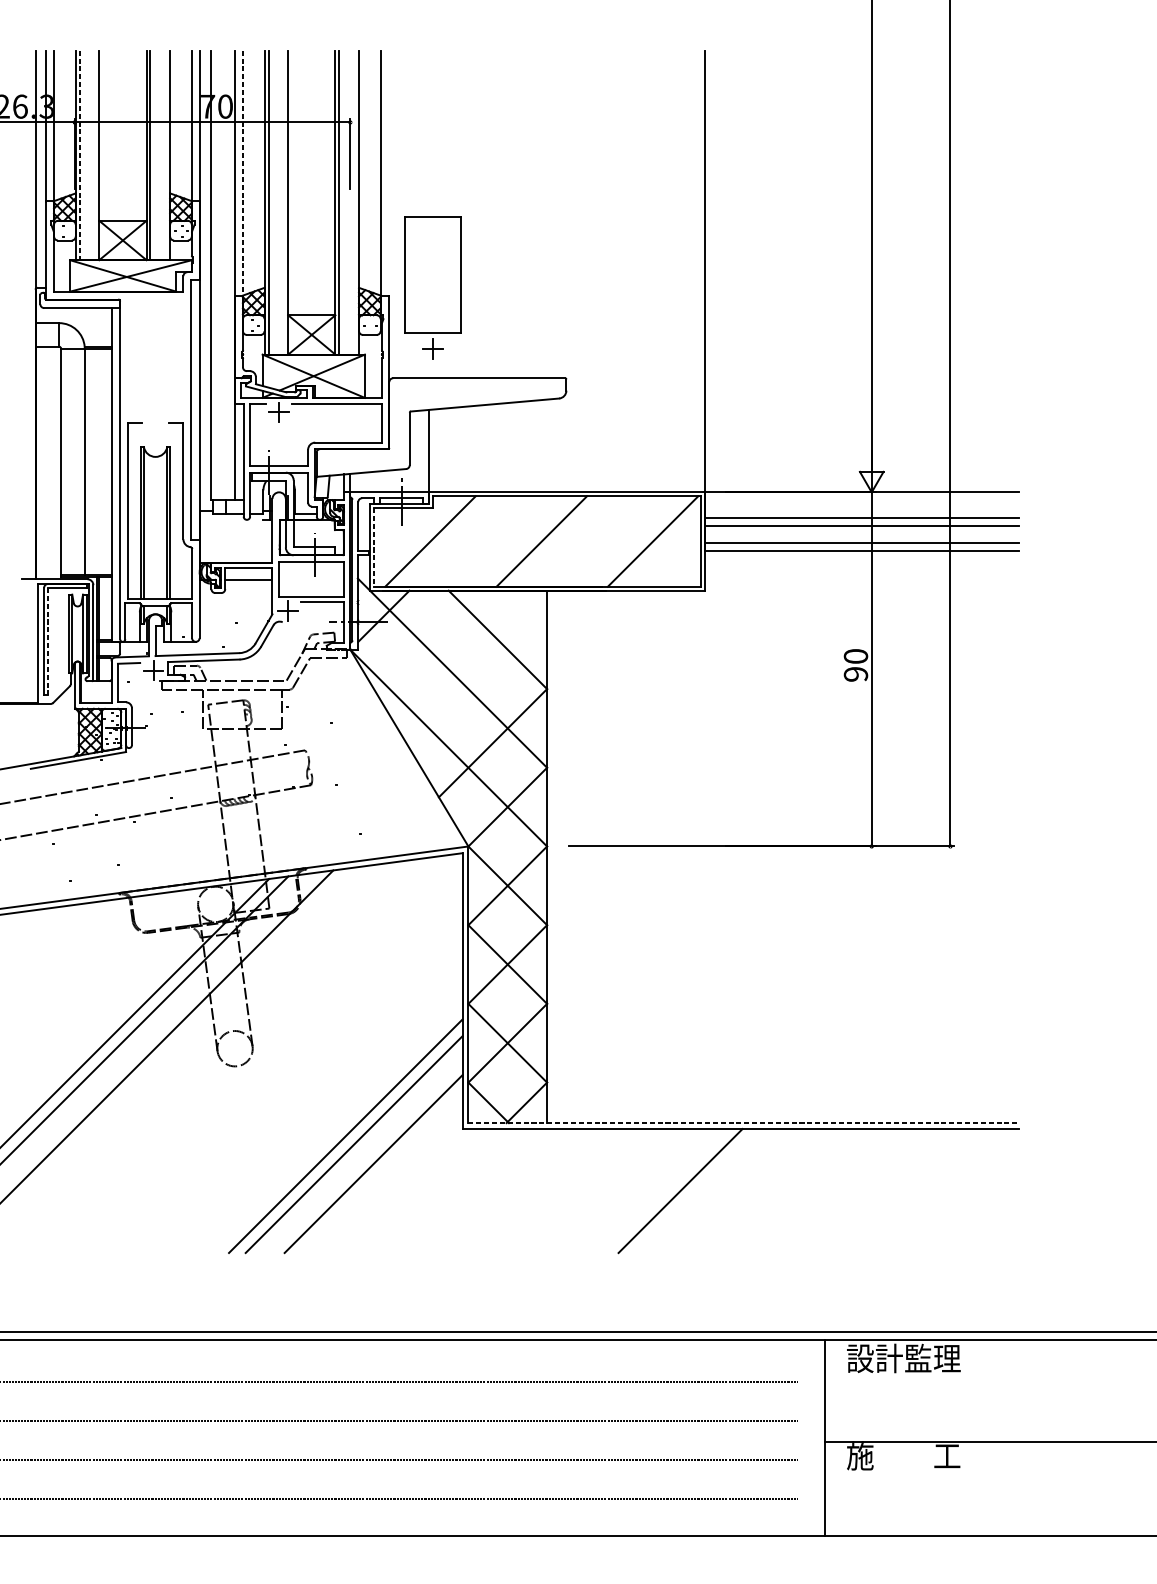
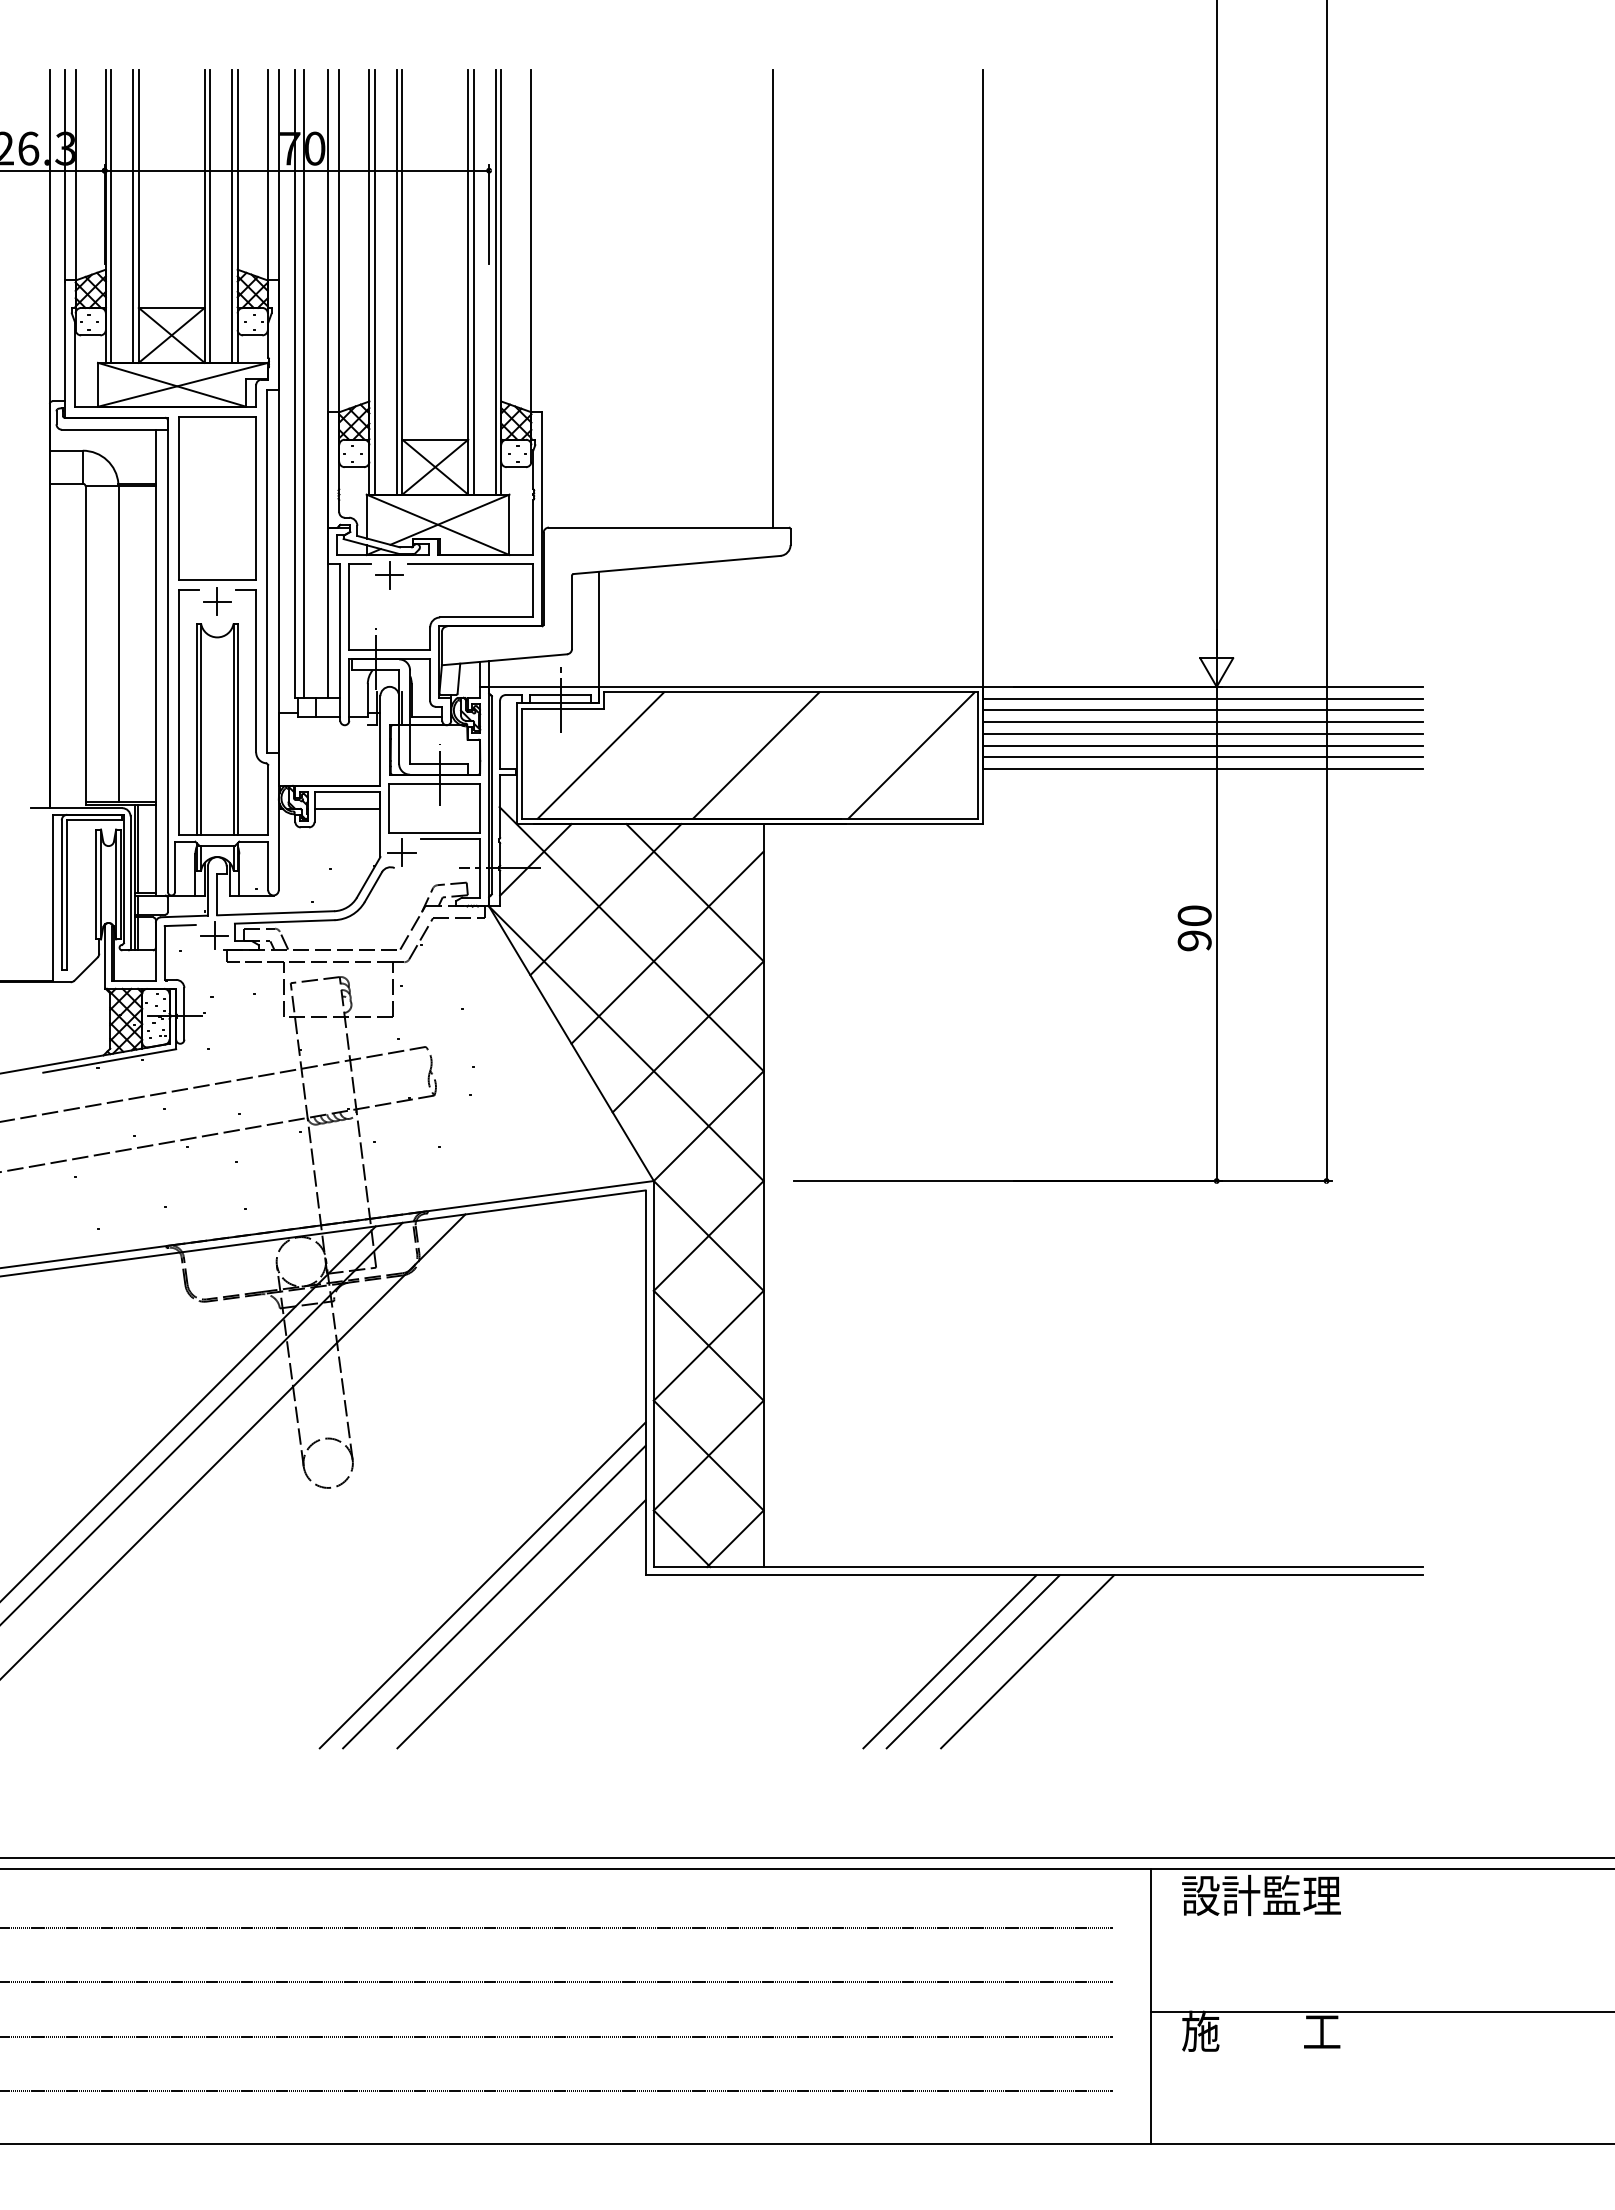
line: (95, 155) -> (133, 216), added
line: (166, 155) -> (232, 216), added
line: (79, 156) -> (111, 217), dashed -> solid
line: (243, 174) -> (339, 243), dashed -> solid
line: (283, 202) -> (396, 282), added
line: (354, 202) -> (495, 282), added
line: (554, 214) -> (773, 298), added
line: (217, 274) -> (303, 383), added
part: (433, 287) -> (217, 515), moved
line: (861, 500) -> (1202, 698), added
line: (861, 509) -> (1202, 710), added
line: (861, 534) -> (1202, 745), added
line: (374, 547) -> (522, 763), dashed -> solid
line: (48, 641) -> (67, 894), dashed -> solid
line: (433, 644) -> (605, 899), added
line: (478, 679) -> (667, 947), added
line: (744, 1123) -> (1038, 1567), dashed -> solid
line: (696, 1190) -> (972, 1661), added
line: (736, 1190) -> (1027, 1661), added

